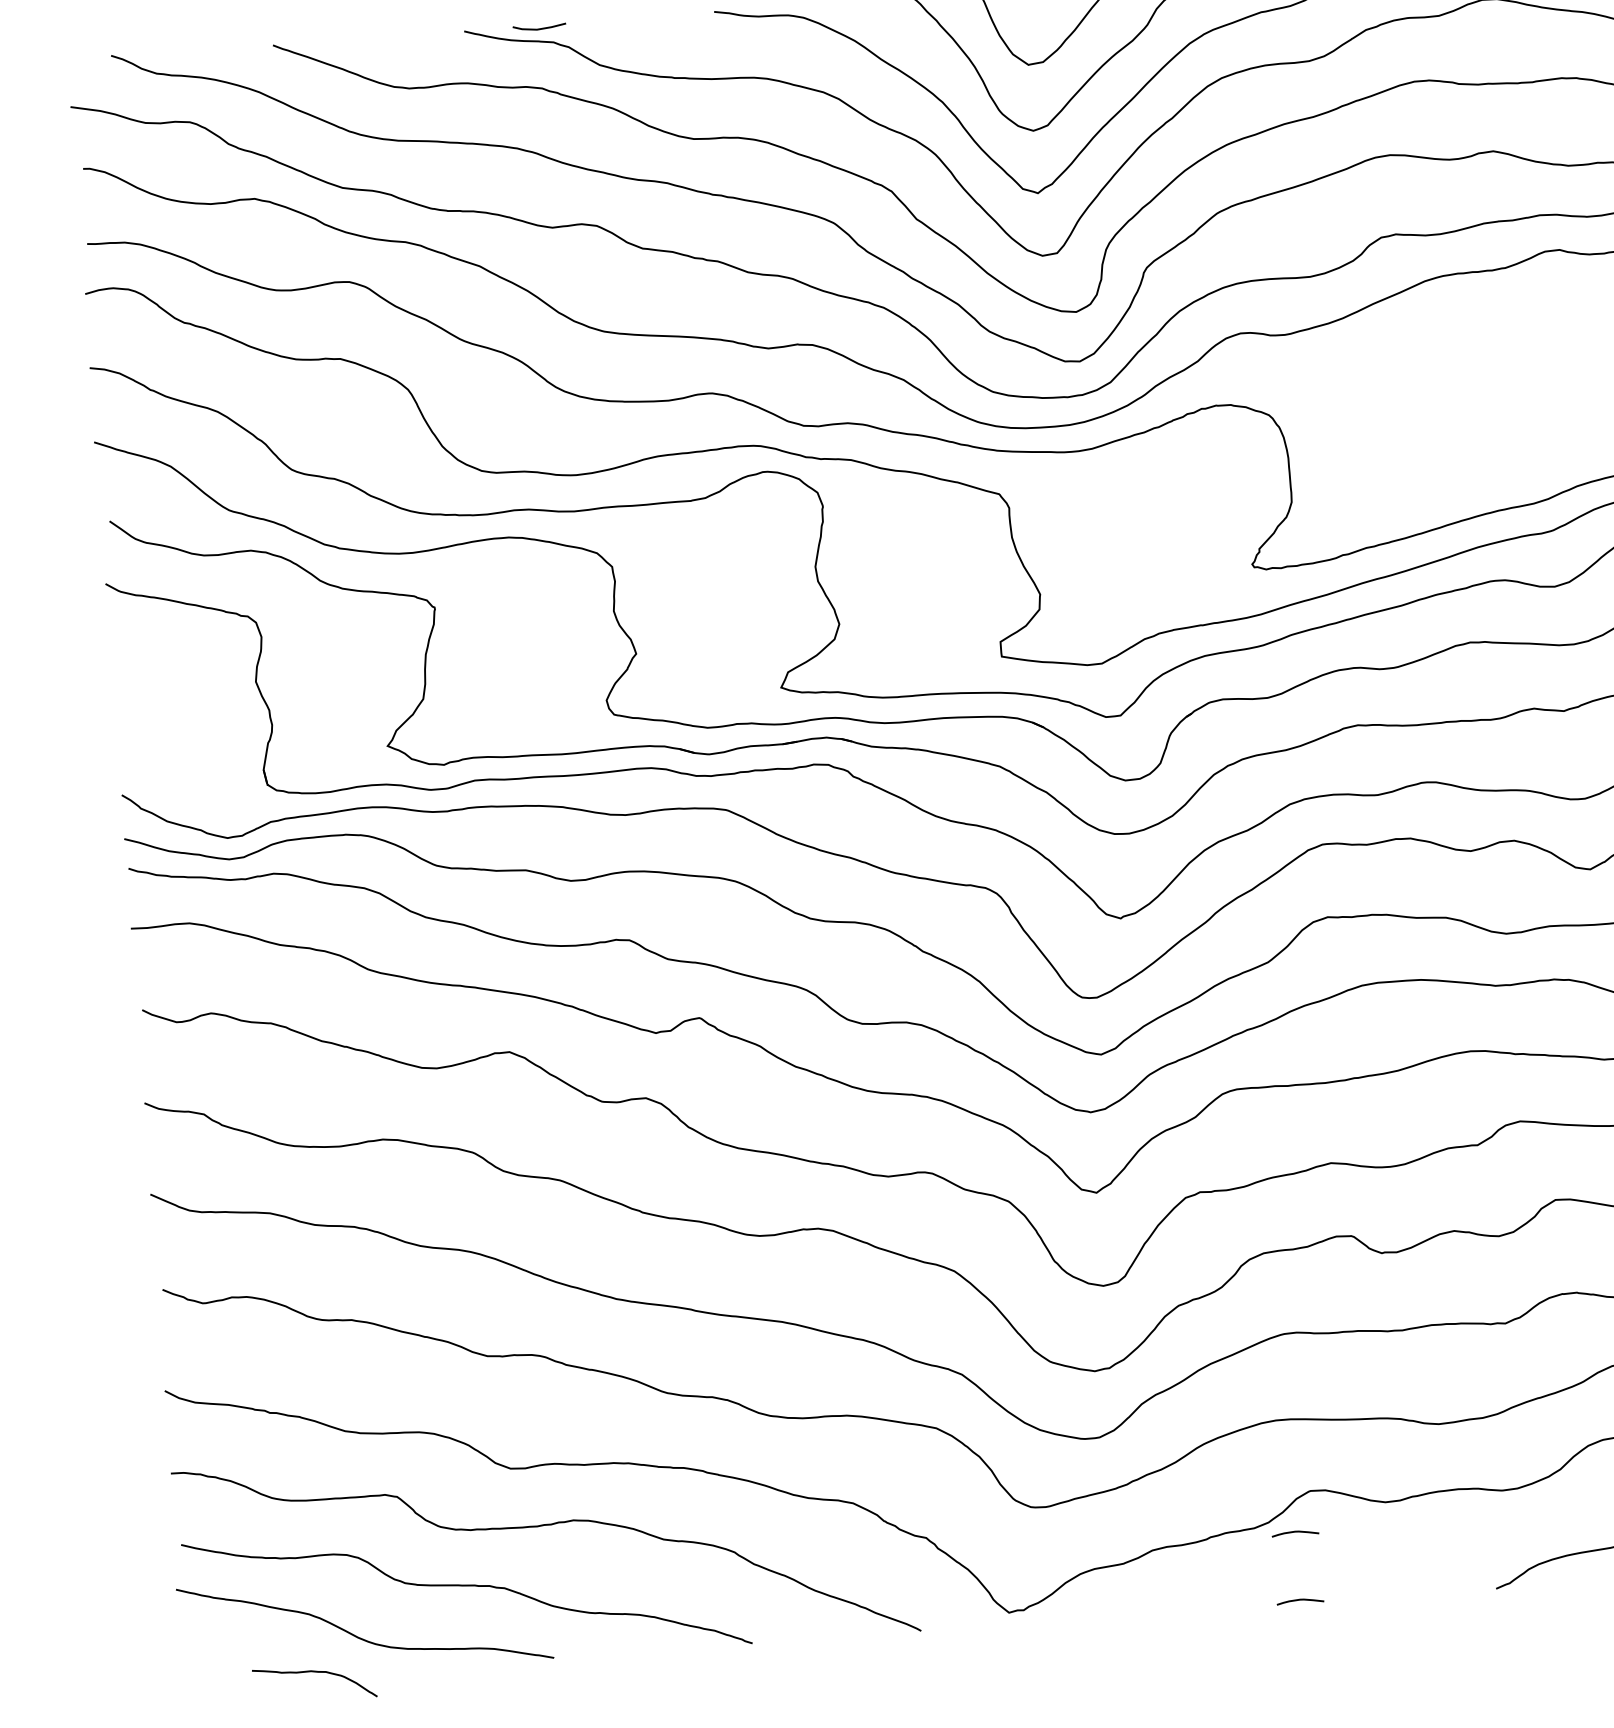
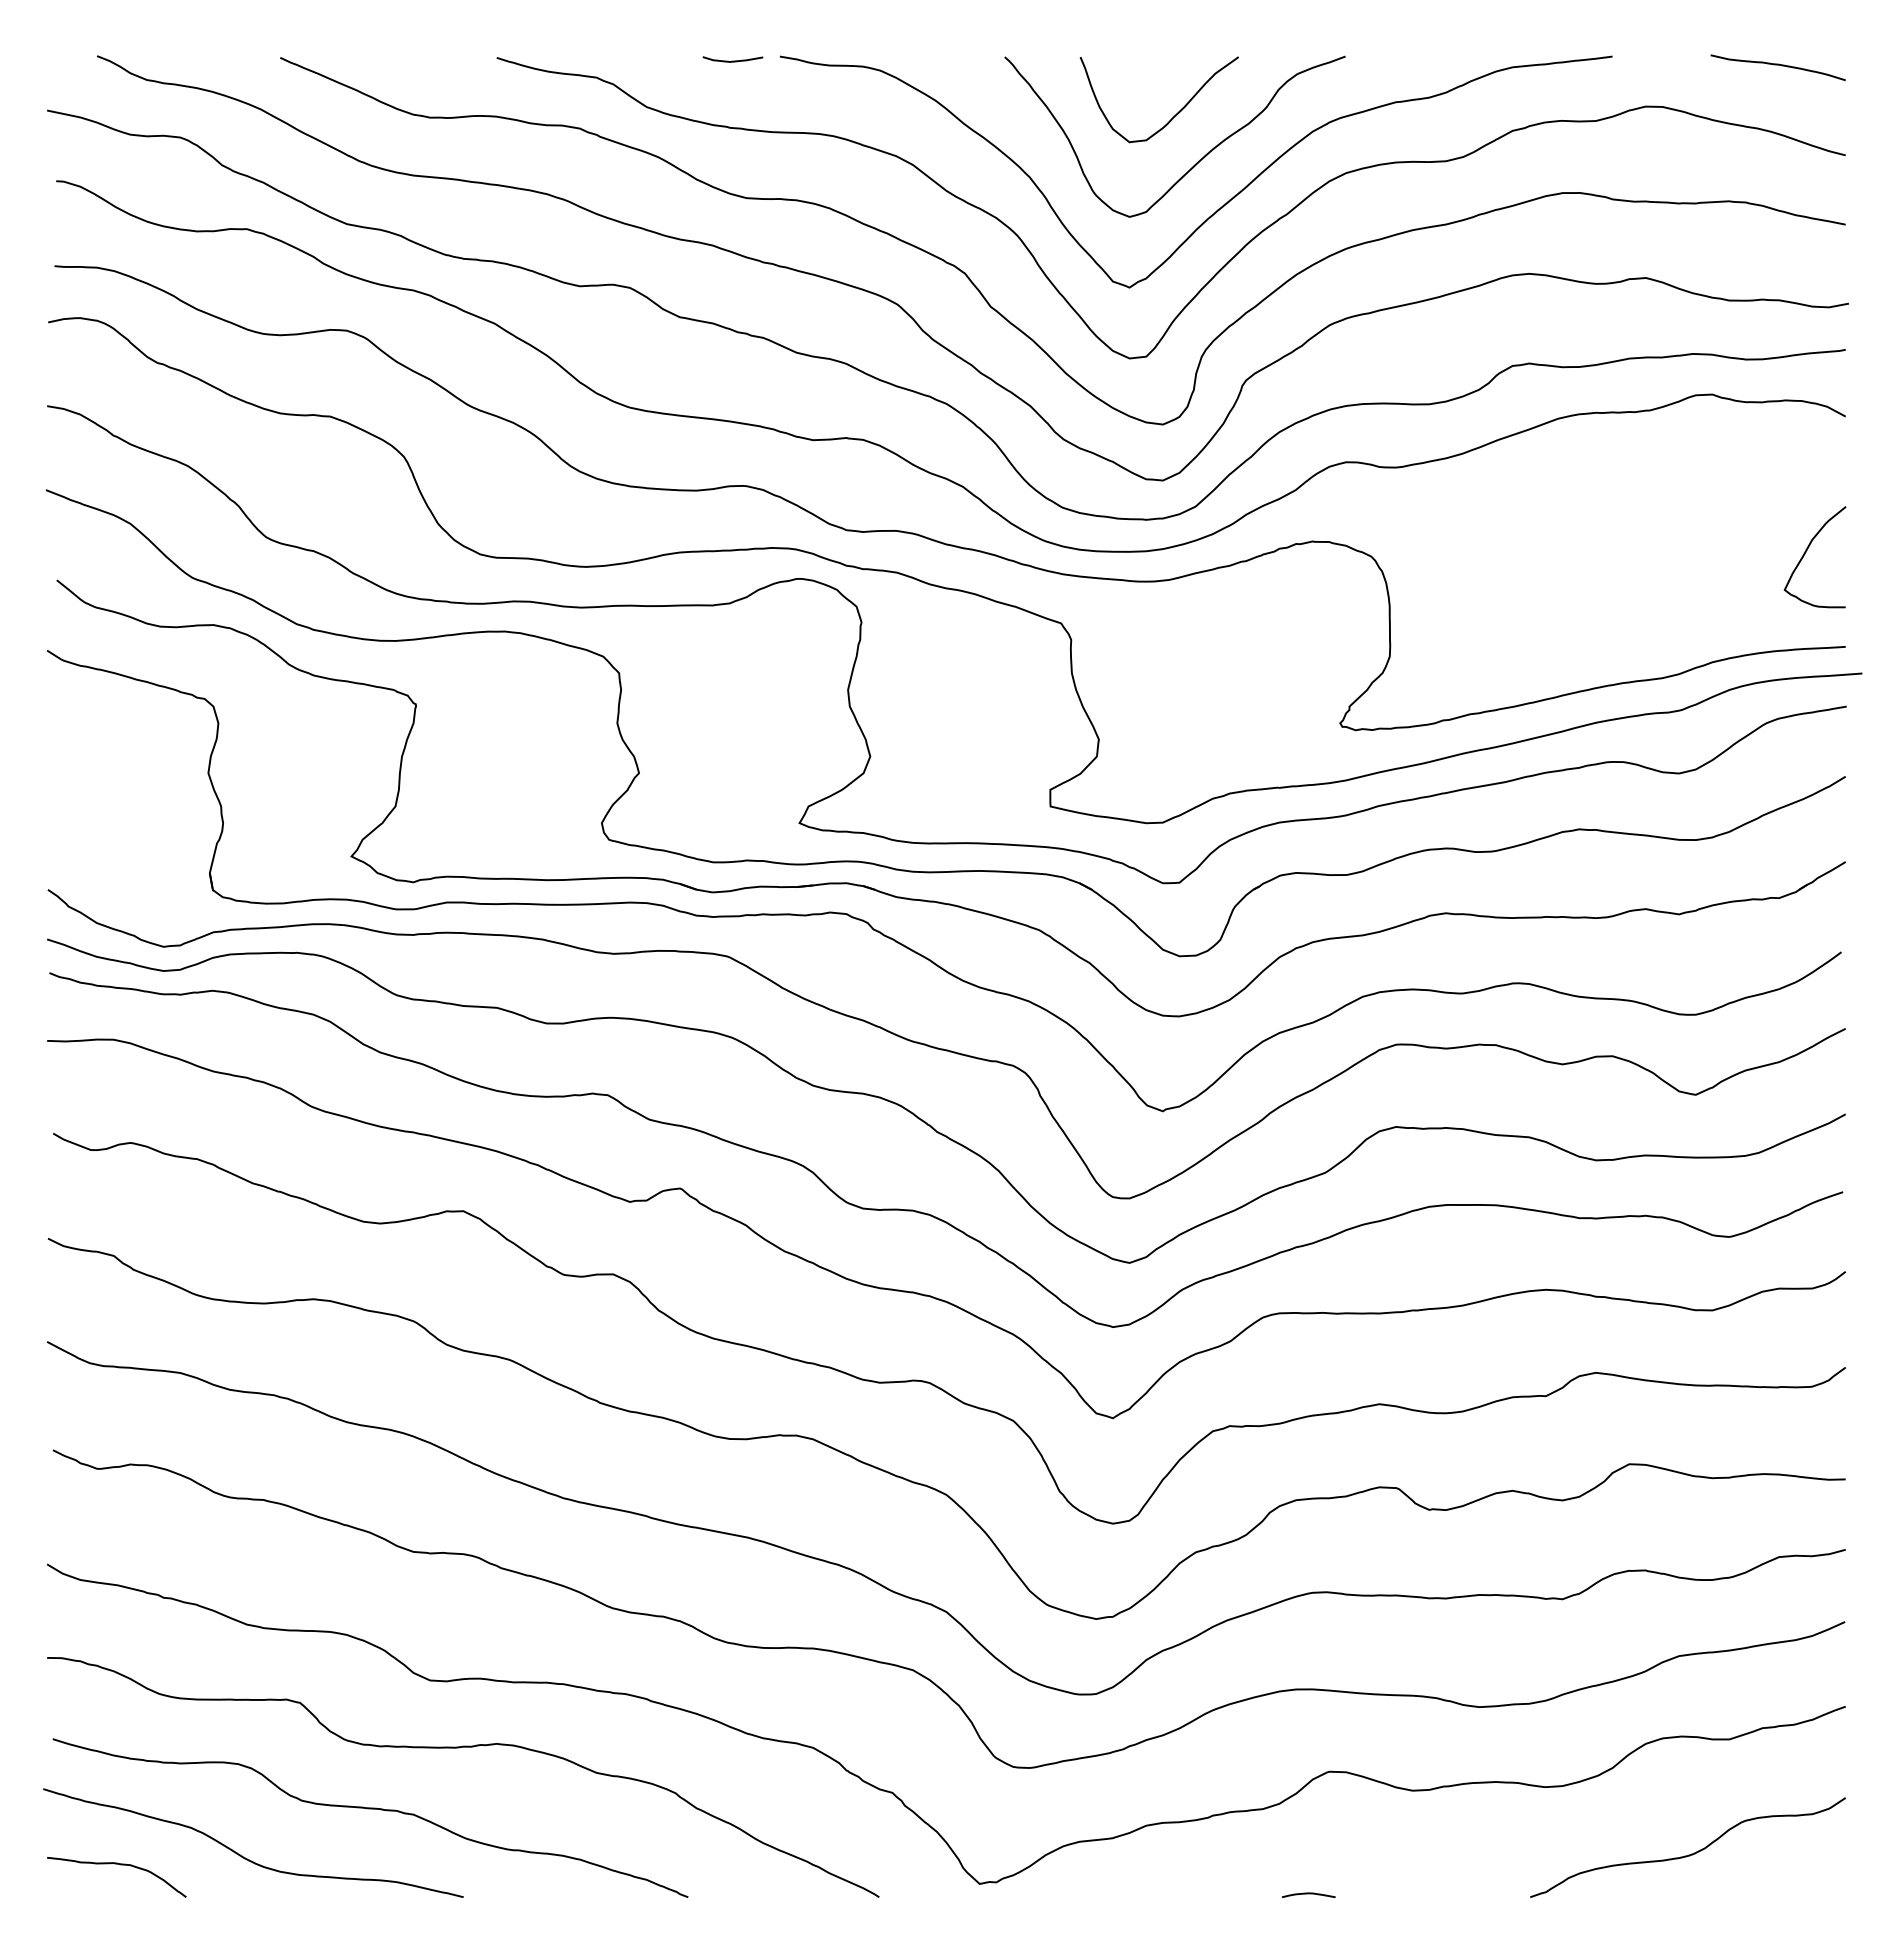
line: (539, 28) -> (732, 60), moved
curve: (1295, 1532) -> (1308, 1817), removed
curve: (317, 1672) -> (120, 1865), moved

